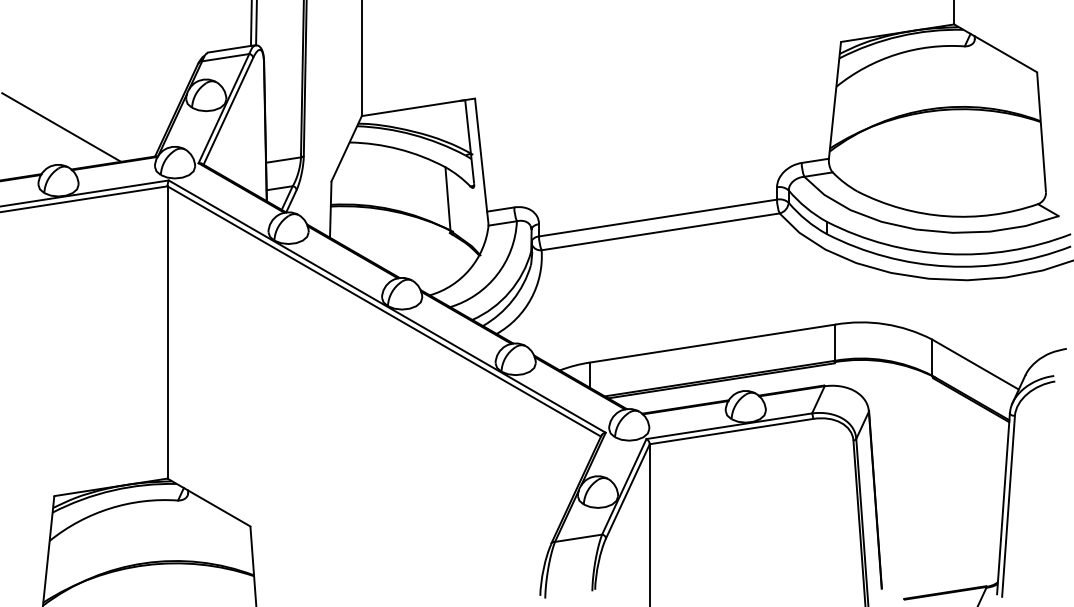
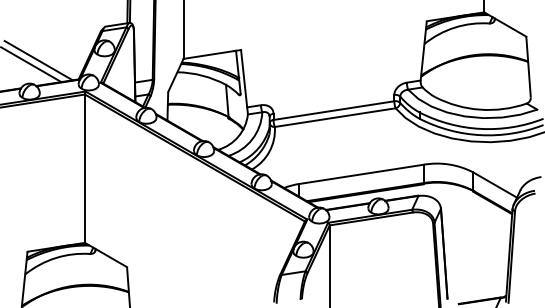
line: (75, 119) -> (38, 60), added

